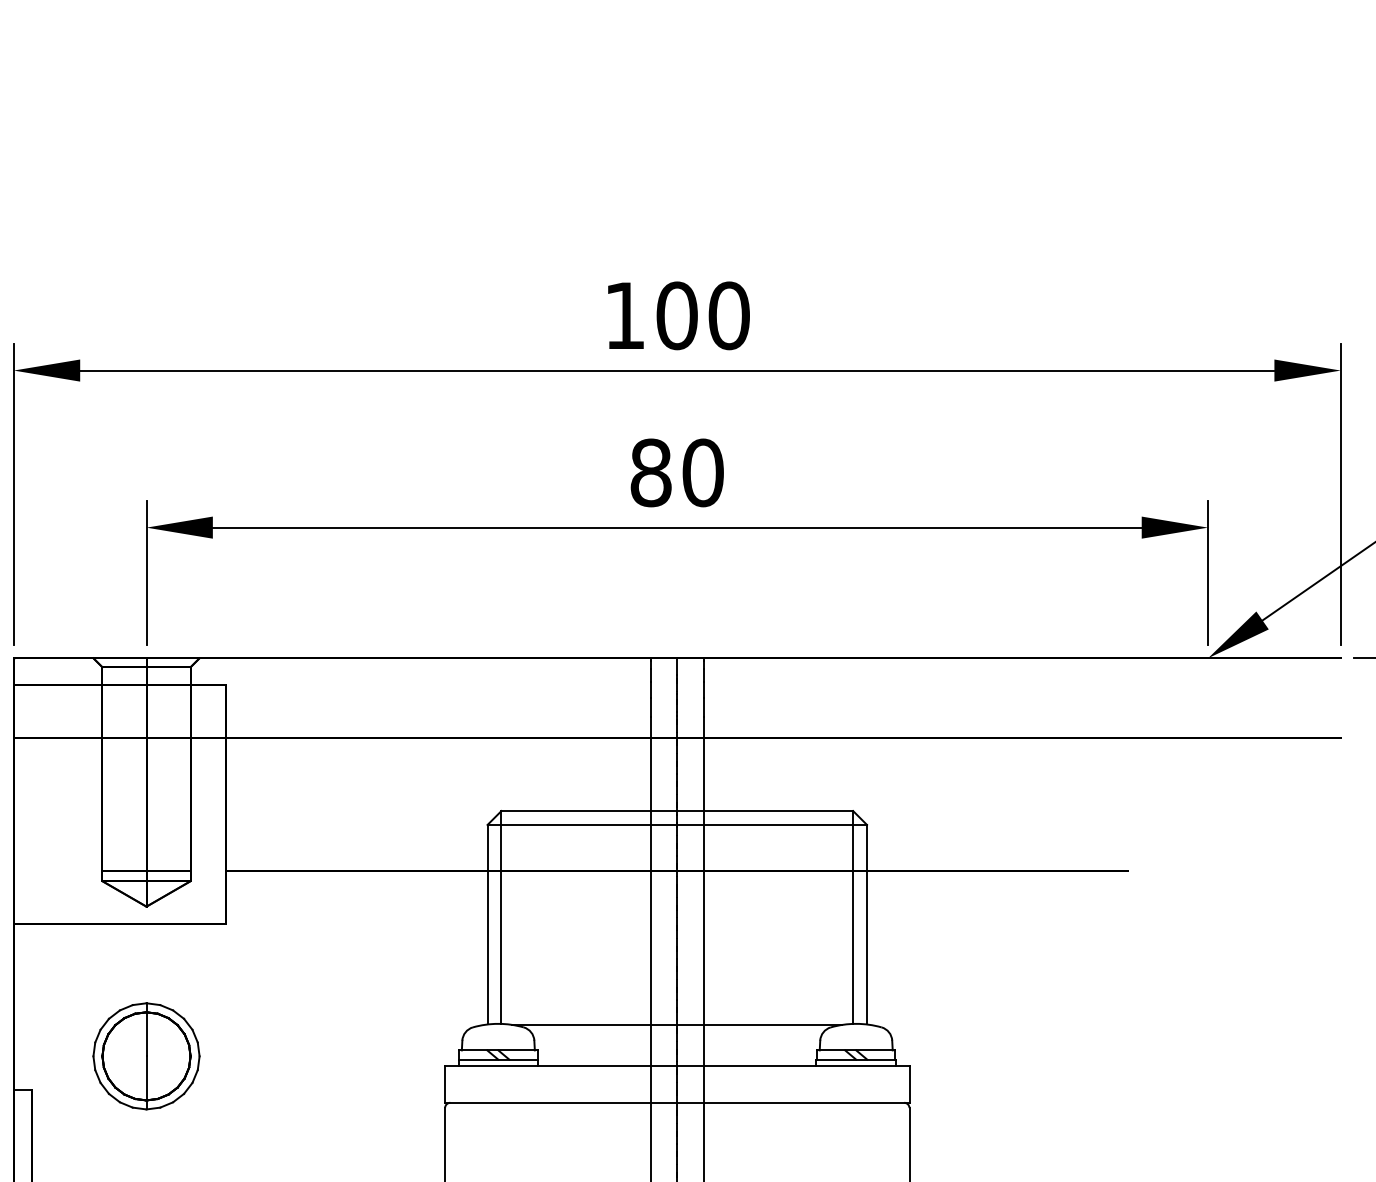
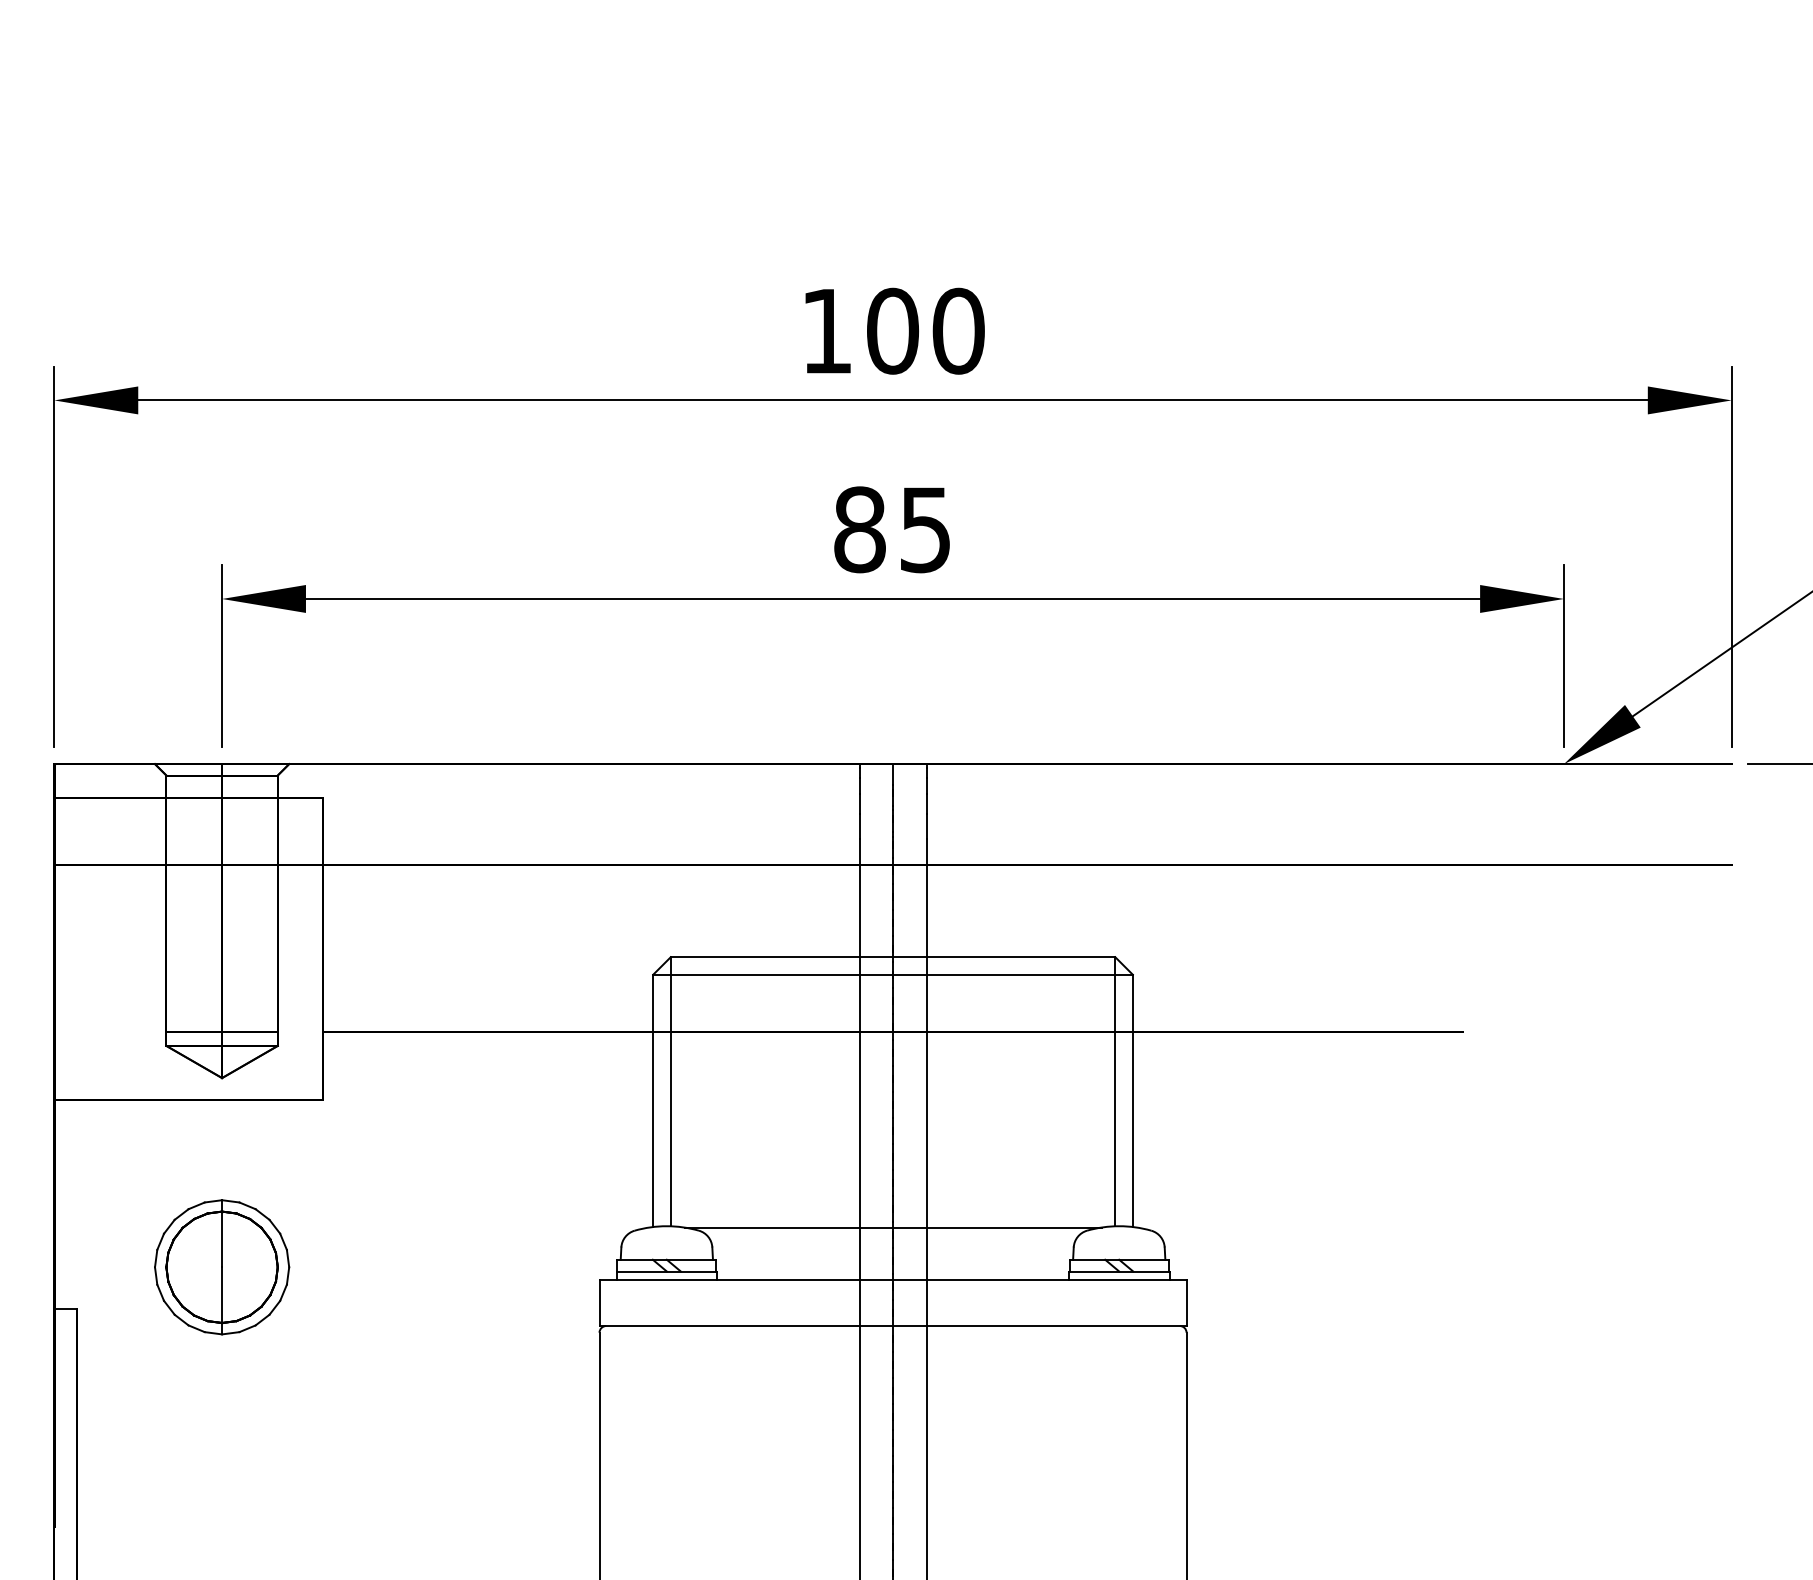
text: (702, 472) -> (925, 529), 80 -> 85

